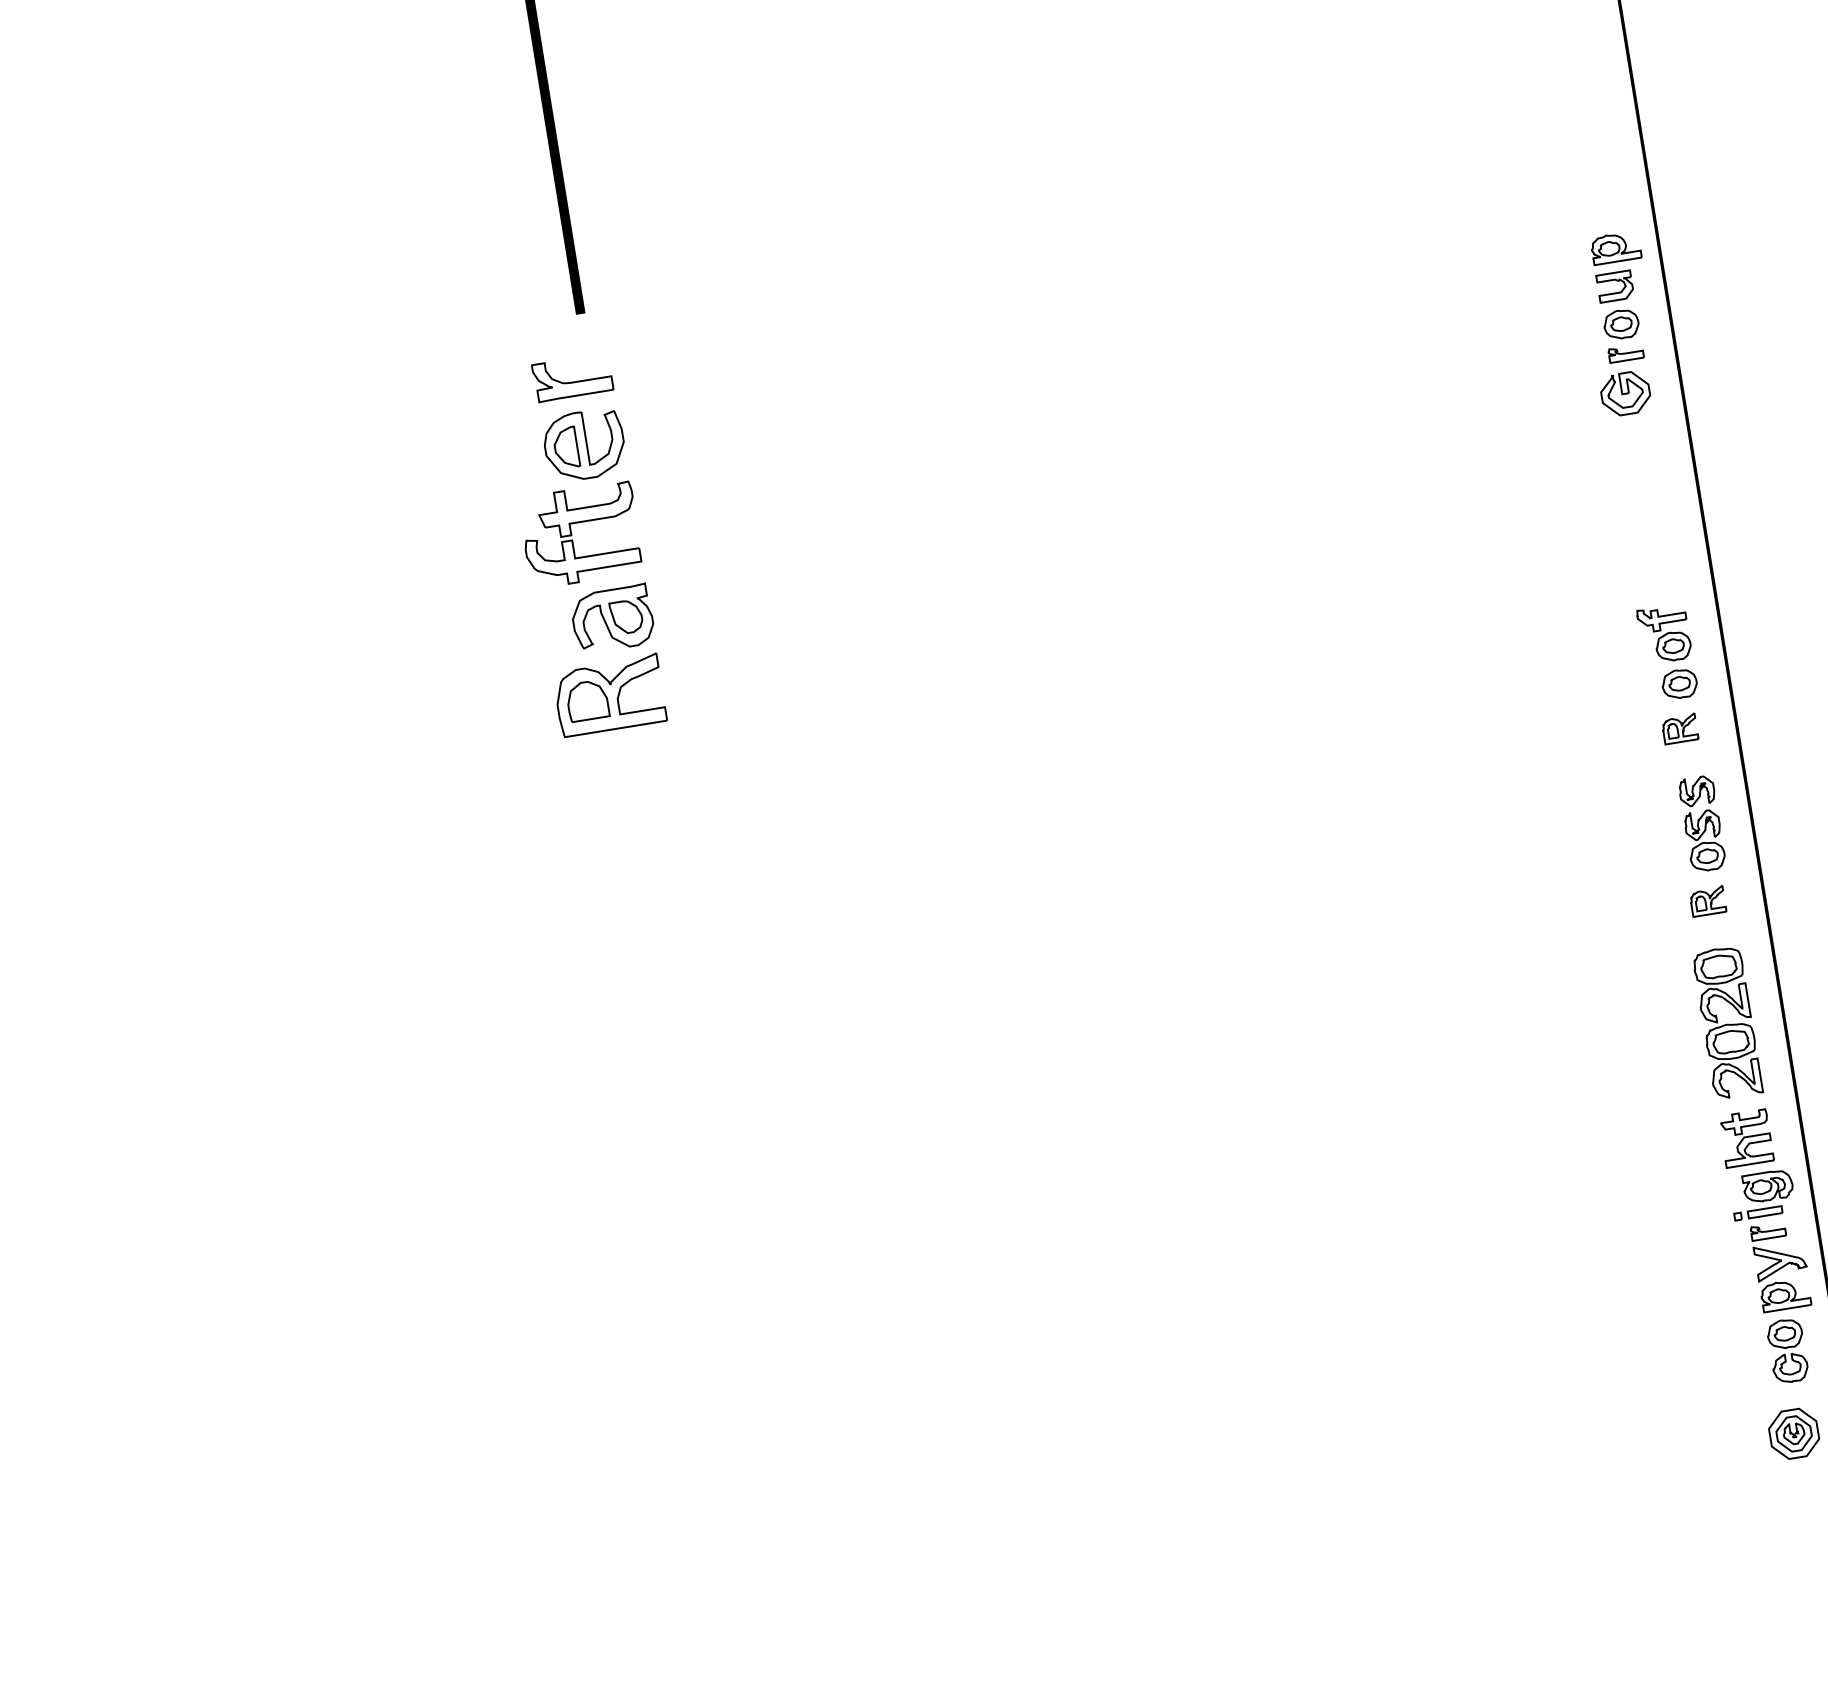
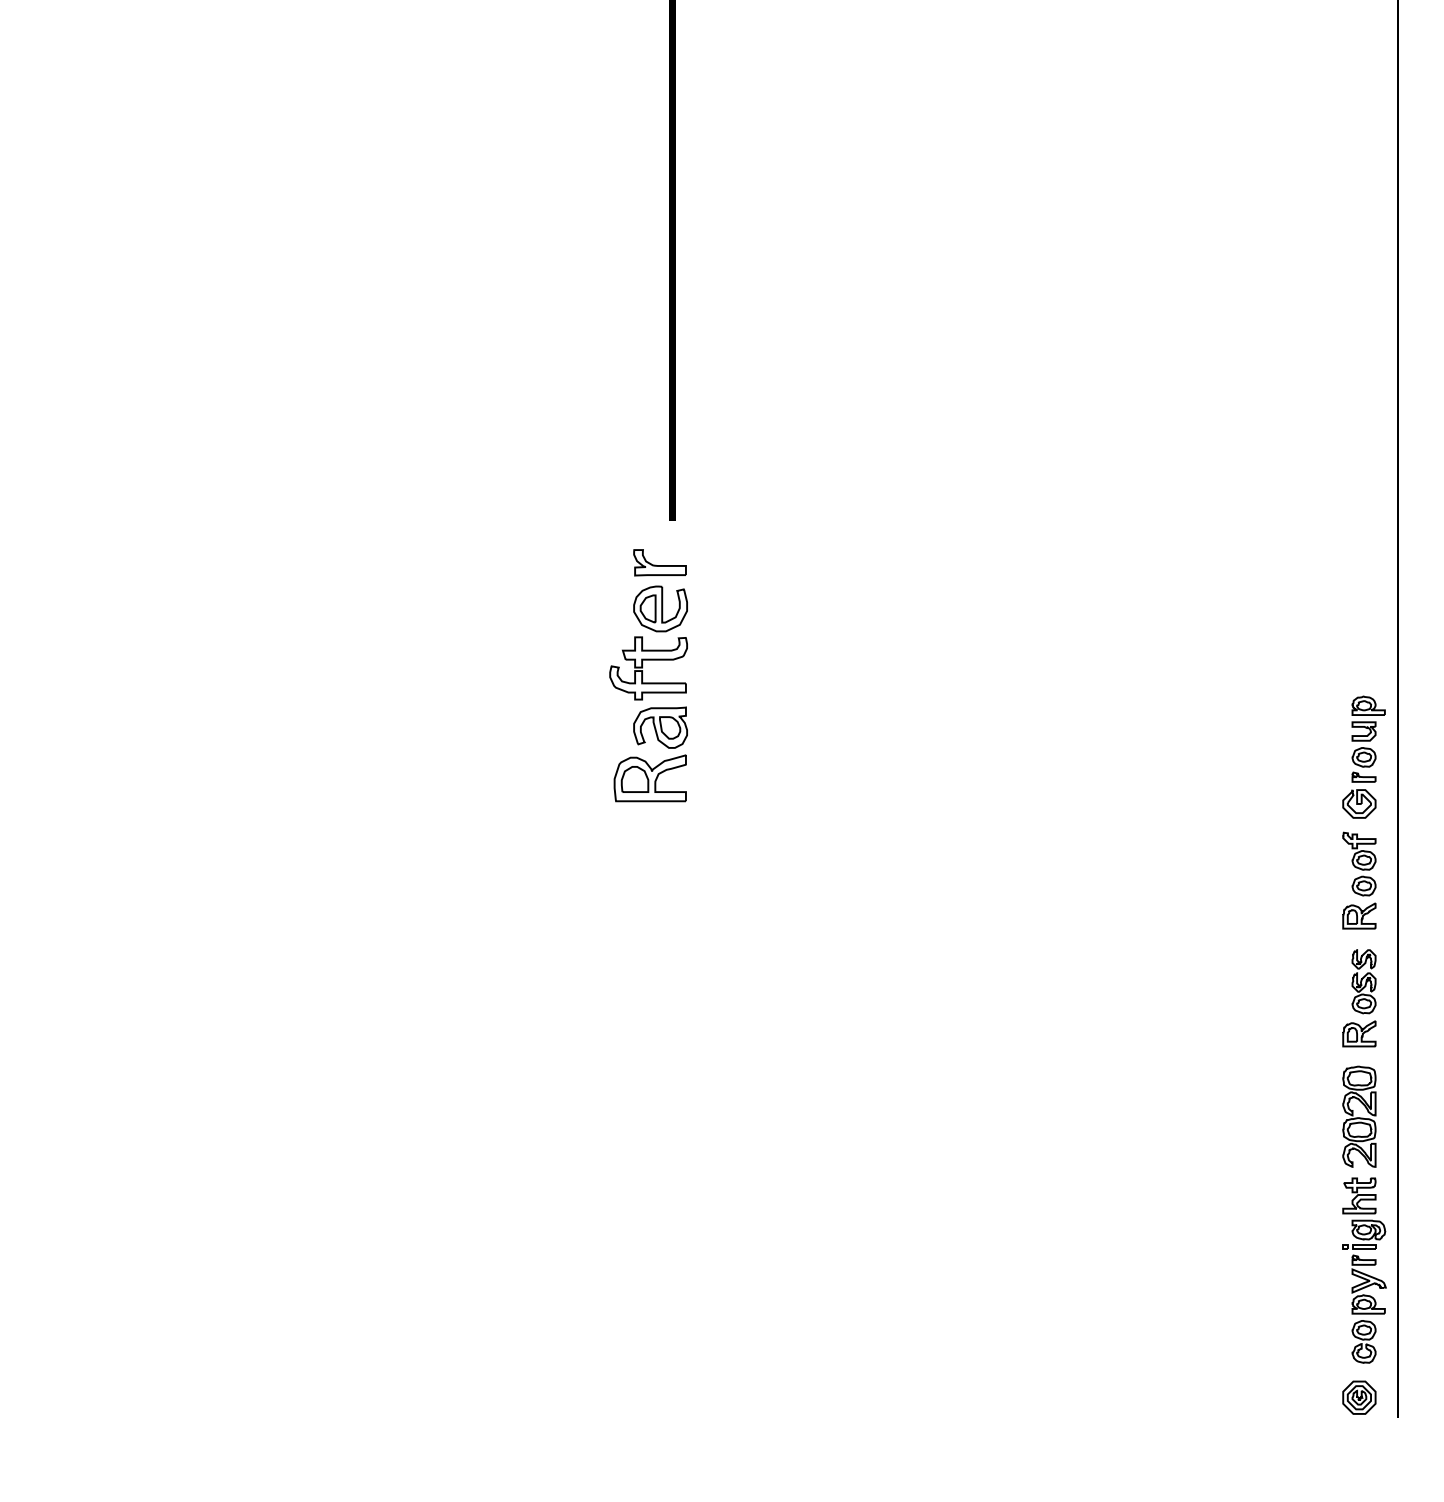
part: (1620, 323) -> (1363, 756), moved
part: (1679, 728) -> (1359, 915), size x1.43
part: (1707, 900) -> (1359, 1033), size x1.43

